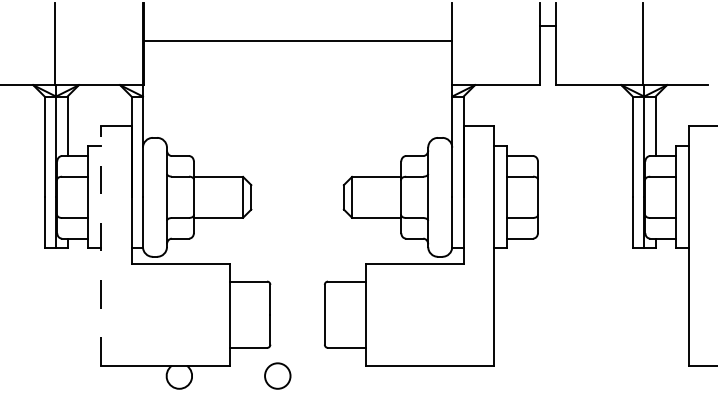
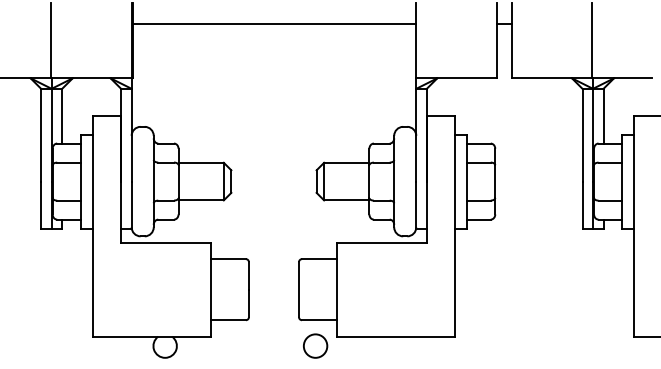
line: (298, 41) -> (274, 24), moved
line: (100, 245) -> (92, 225), dashed -> solid
circle: (277, 375) -> (315, 345), moved

